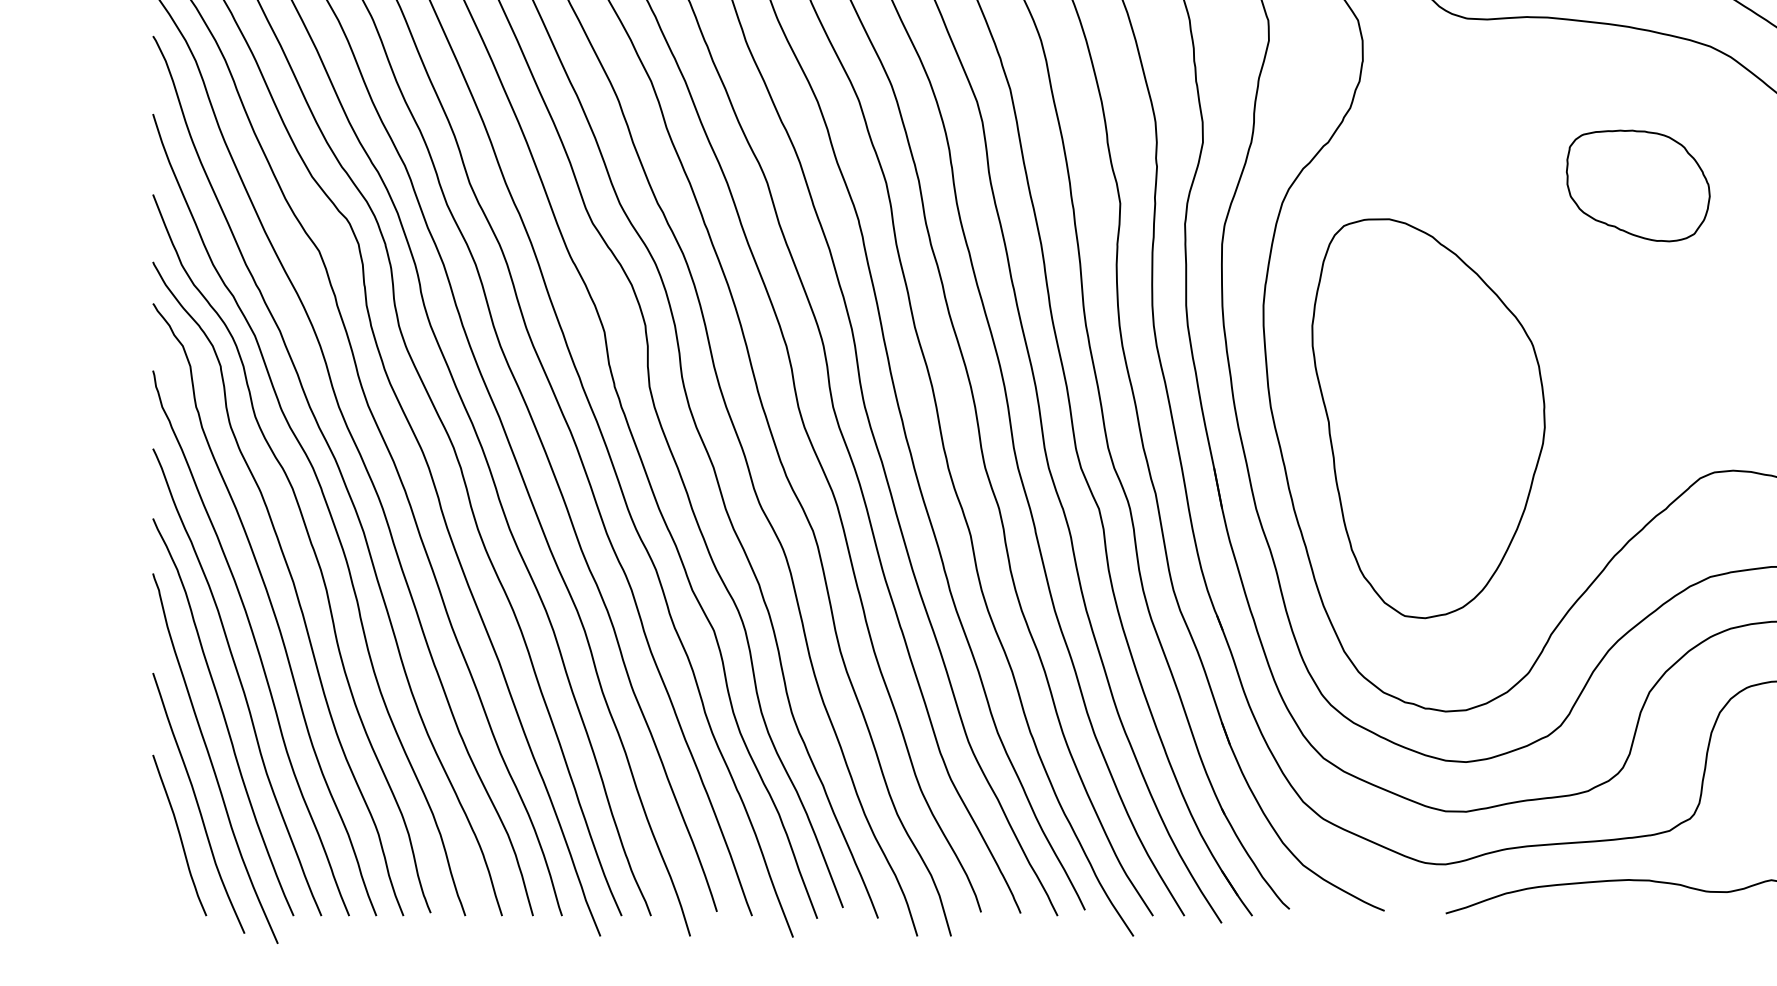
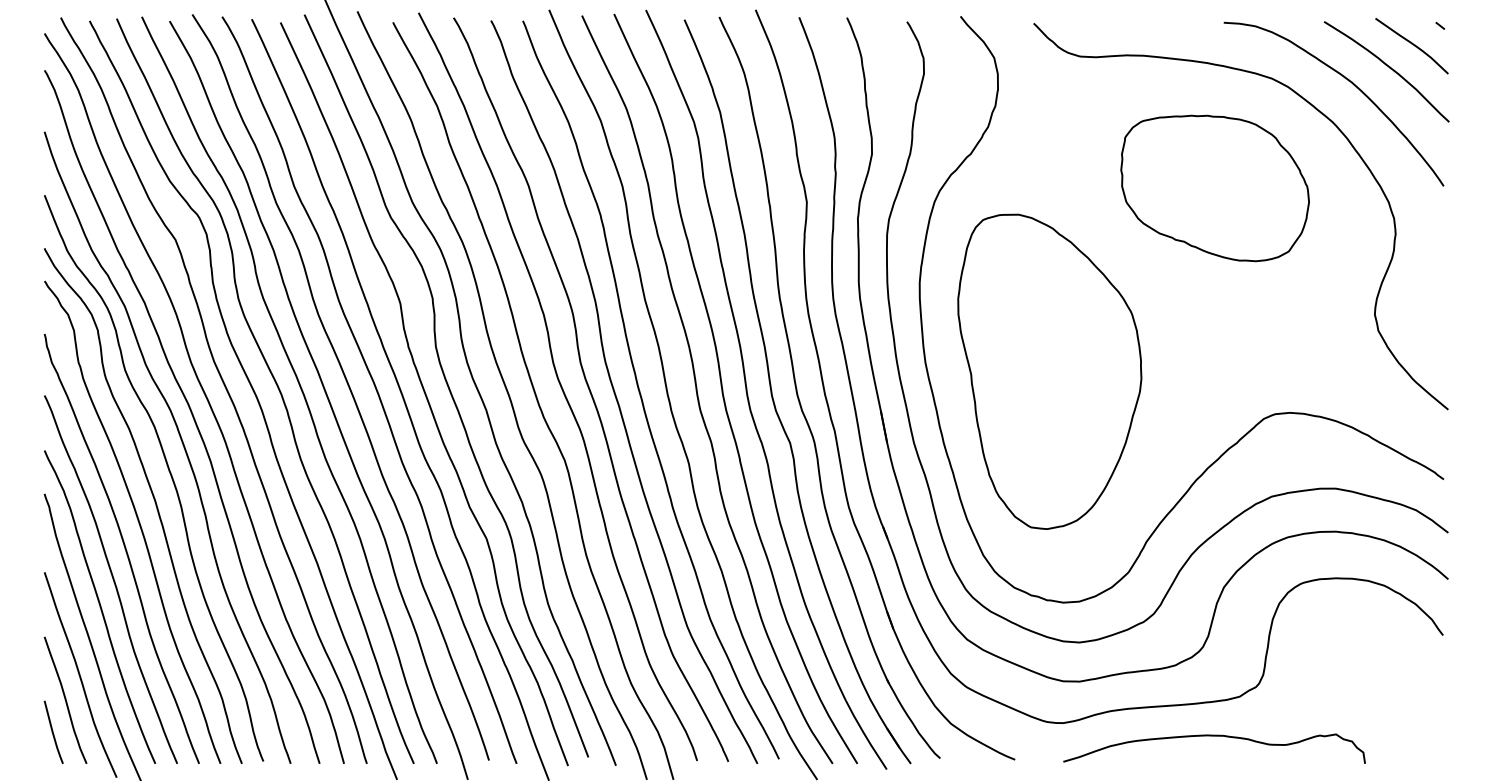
part: (1637, 186) -> (1214, 188), size x1.67
line: (164, 875) -> (53, 731), added

